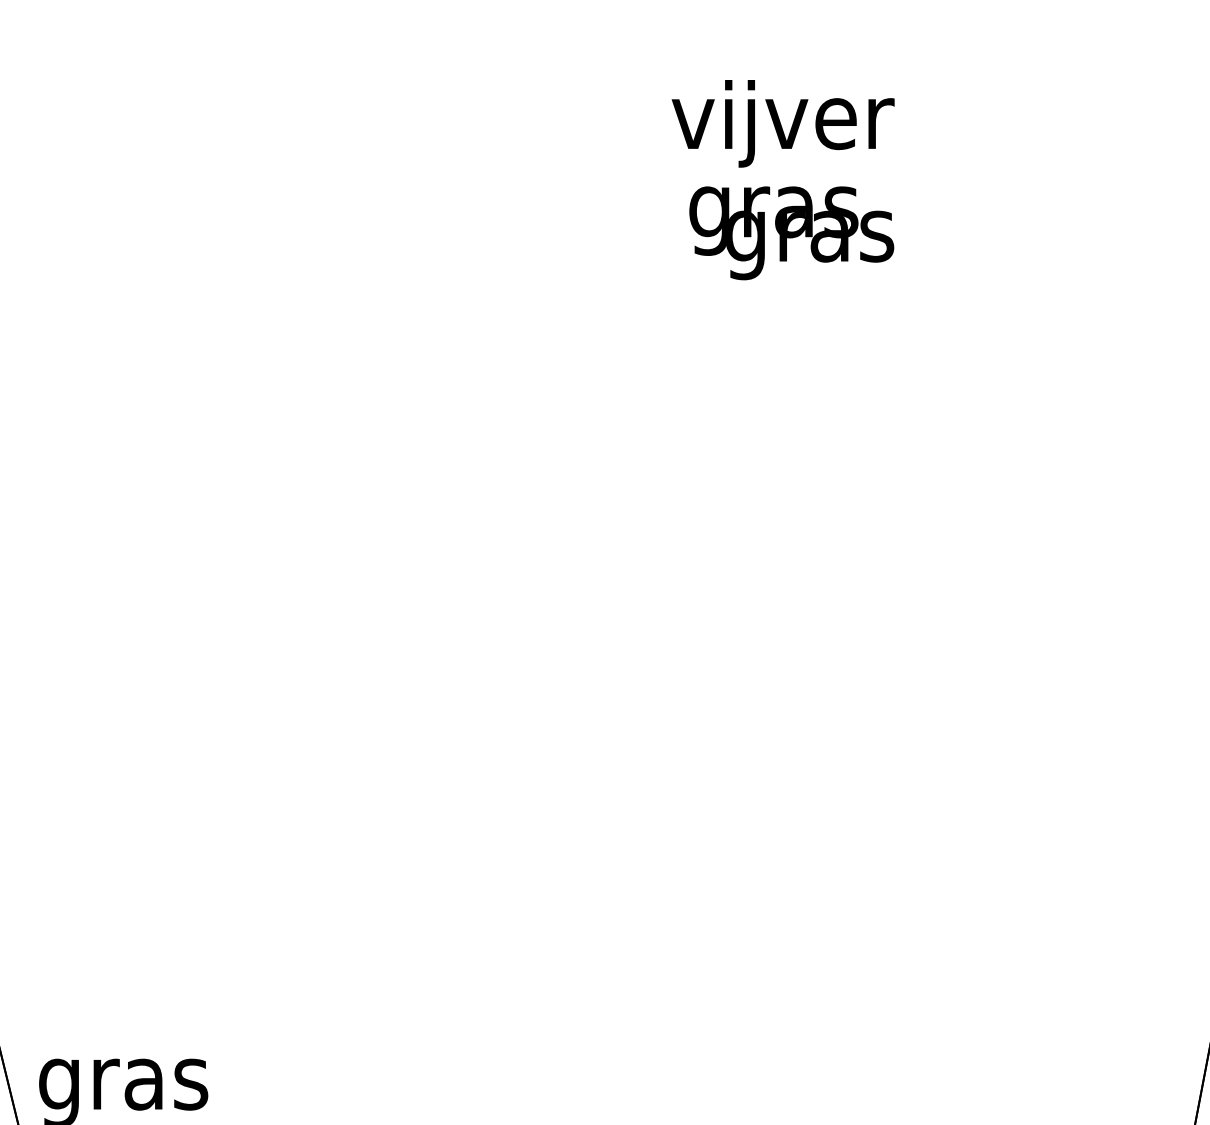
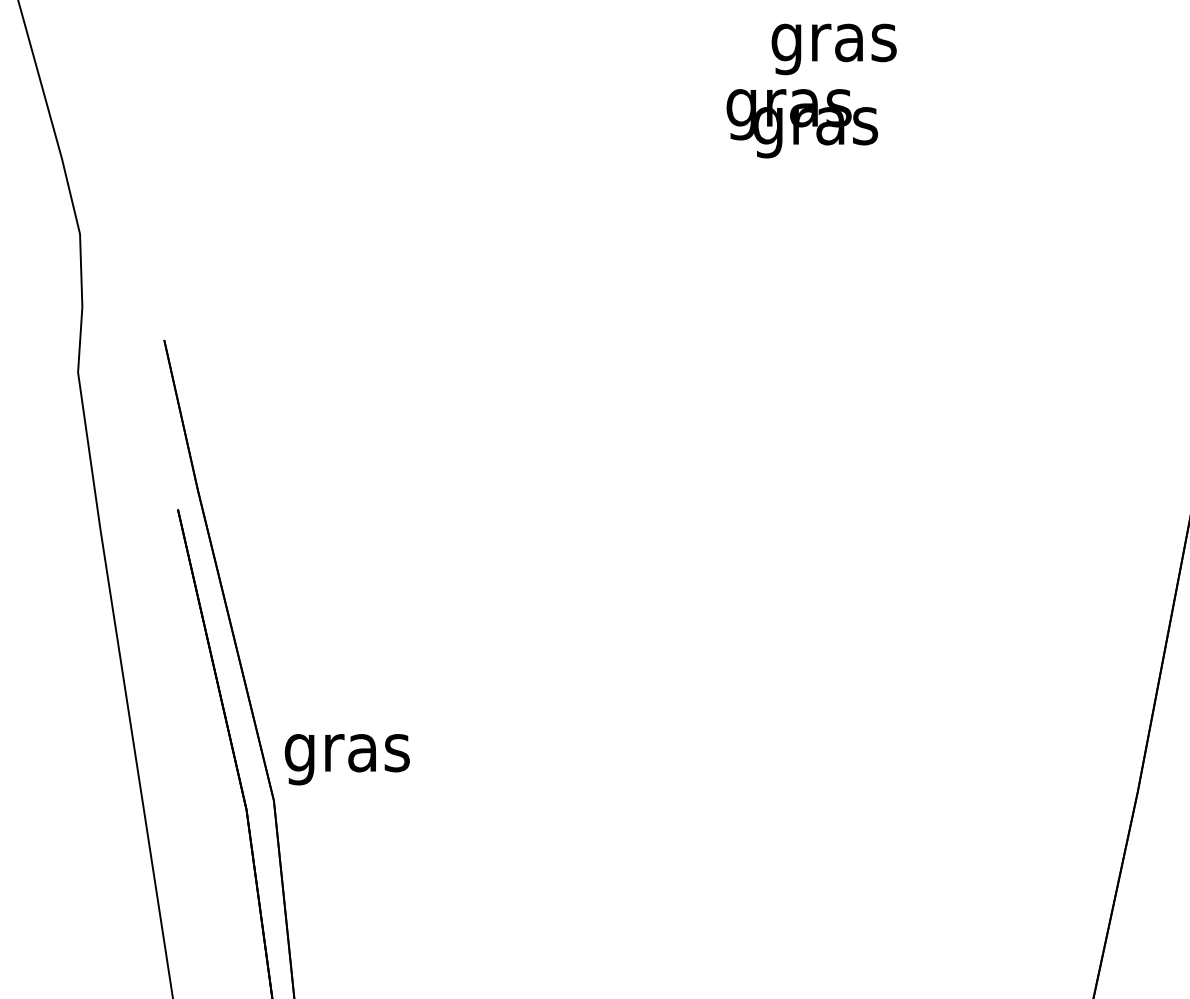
text: (782, 123) -> (834, 42), vijver -> gras
text: (791, 232) -> (802, 123), moved

